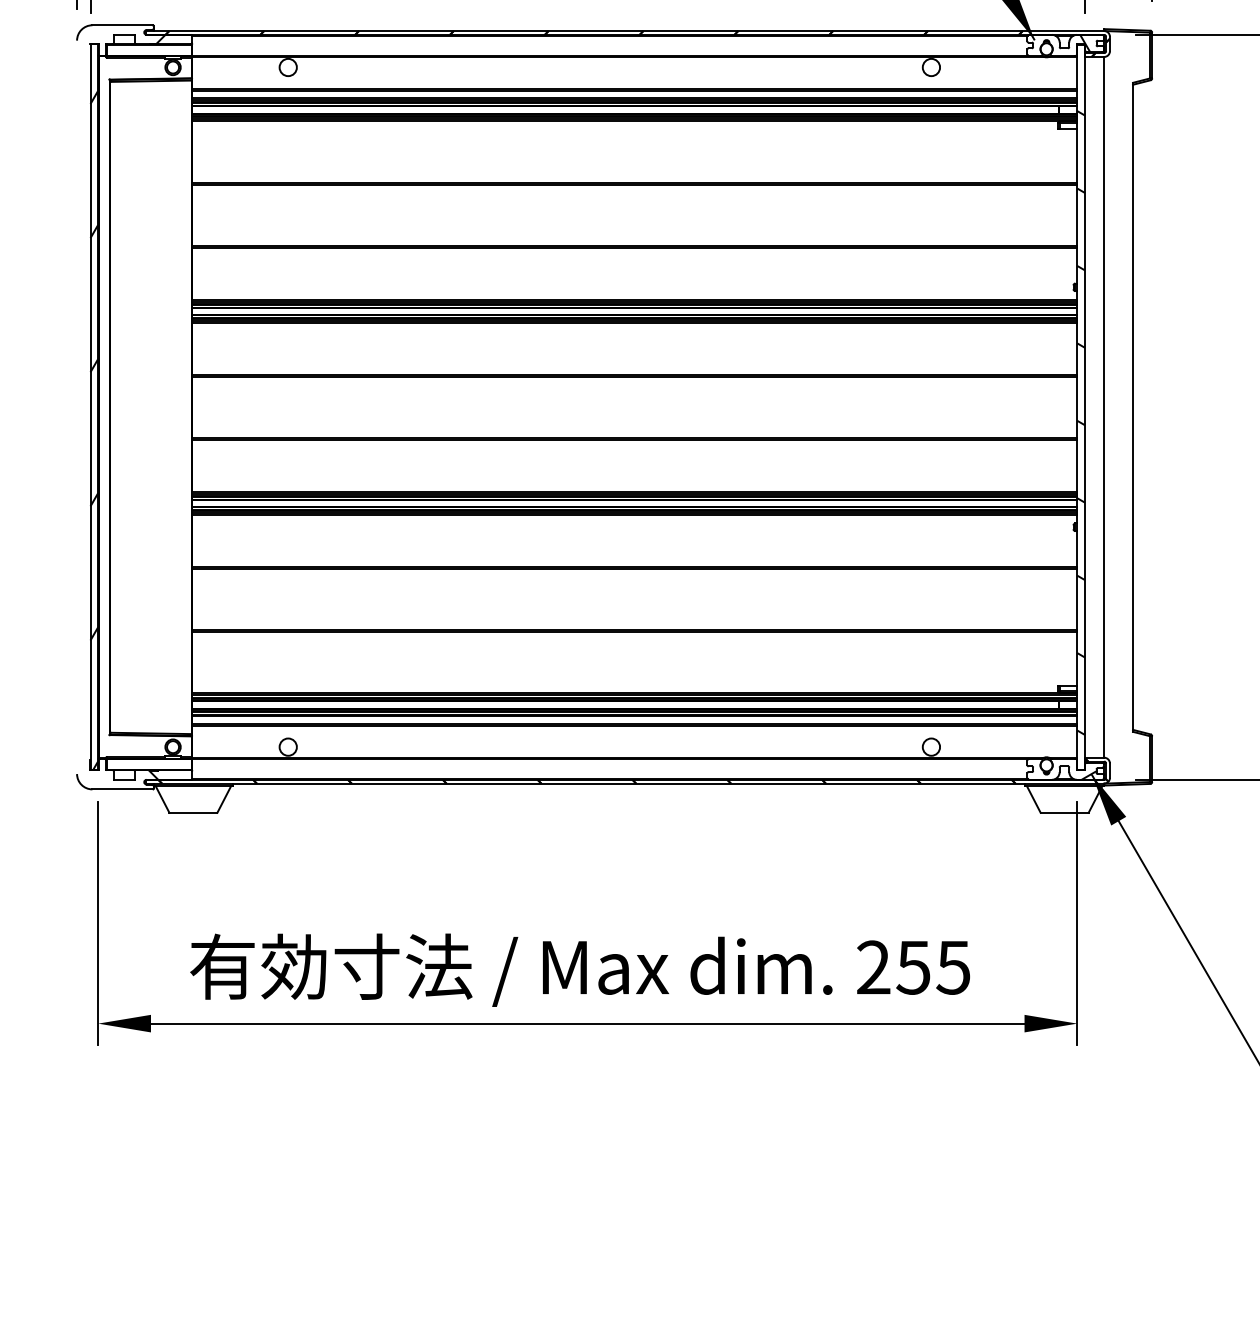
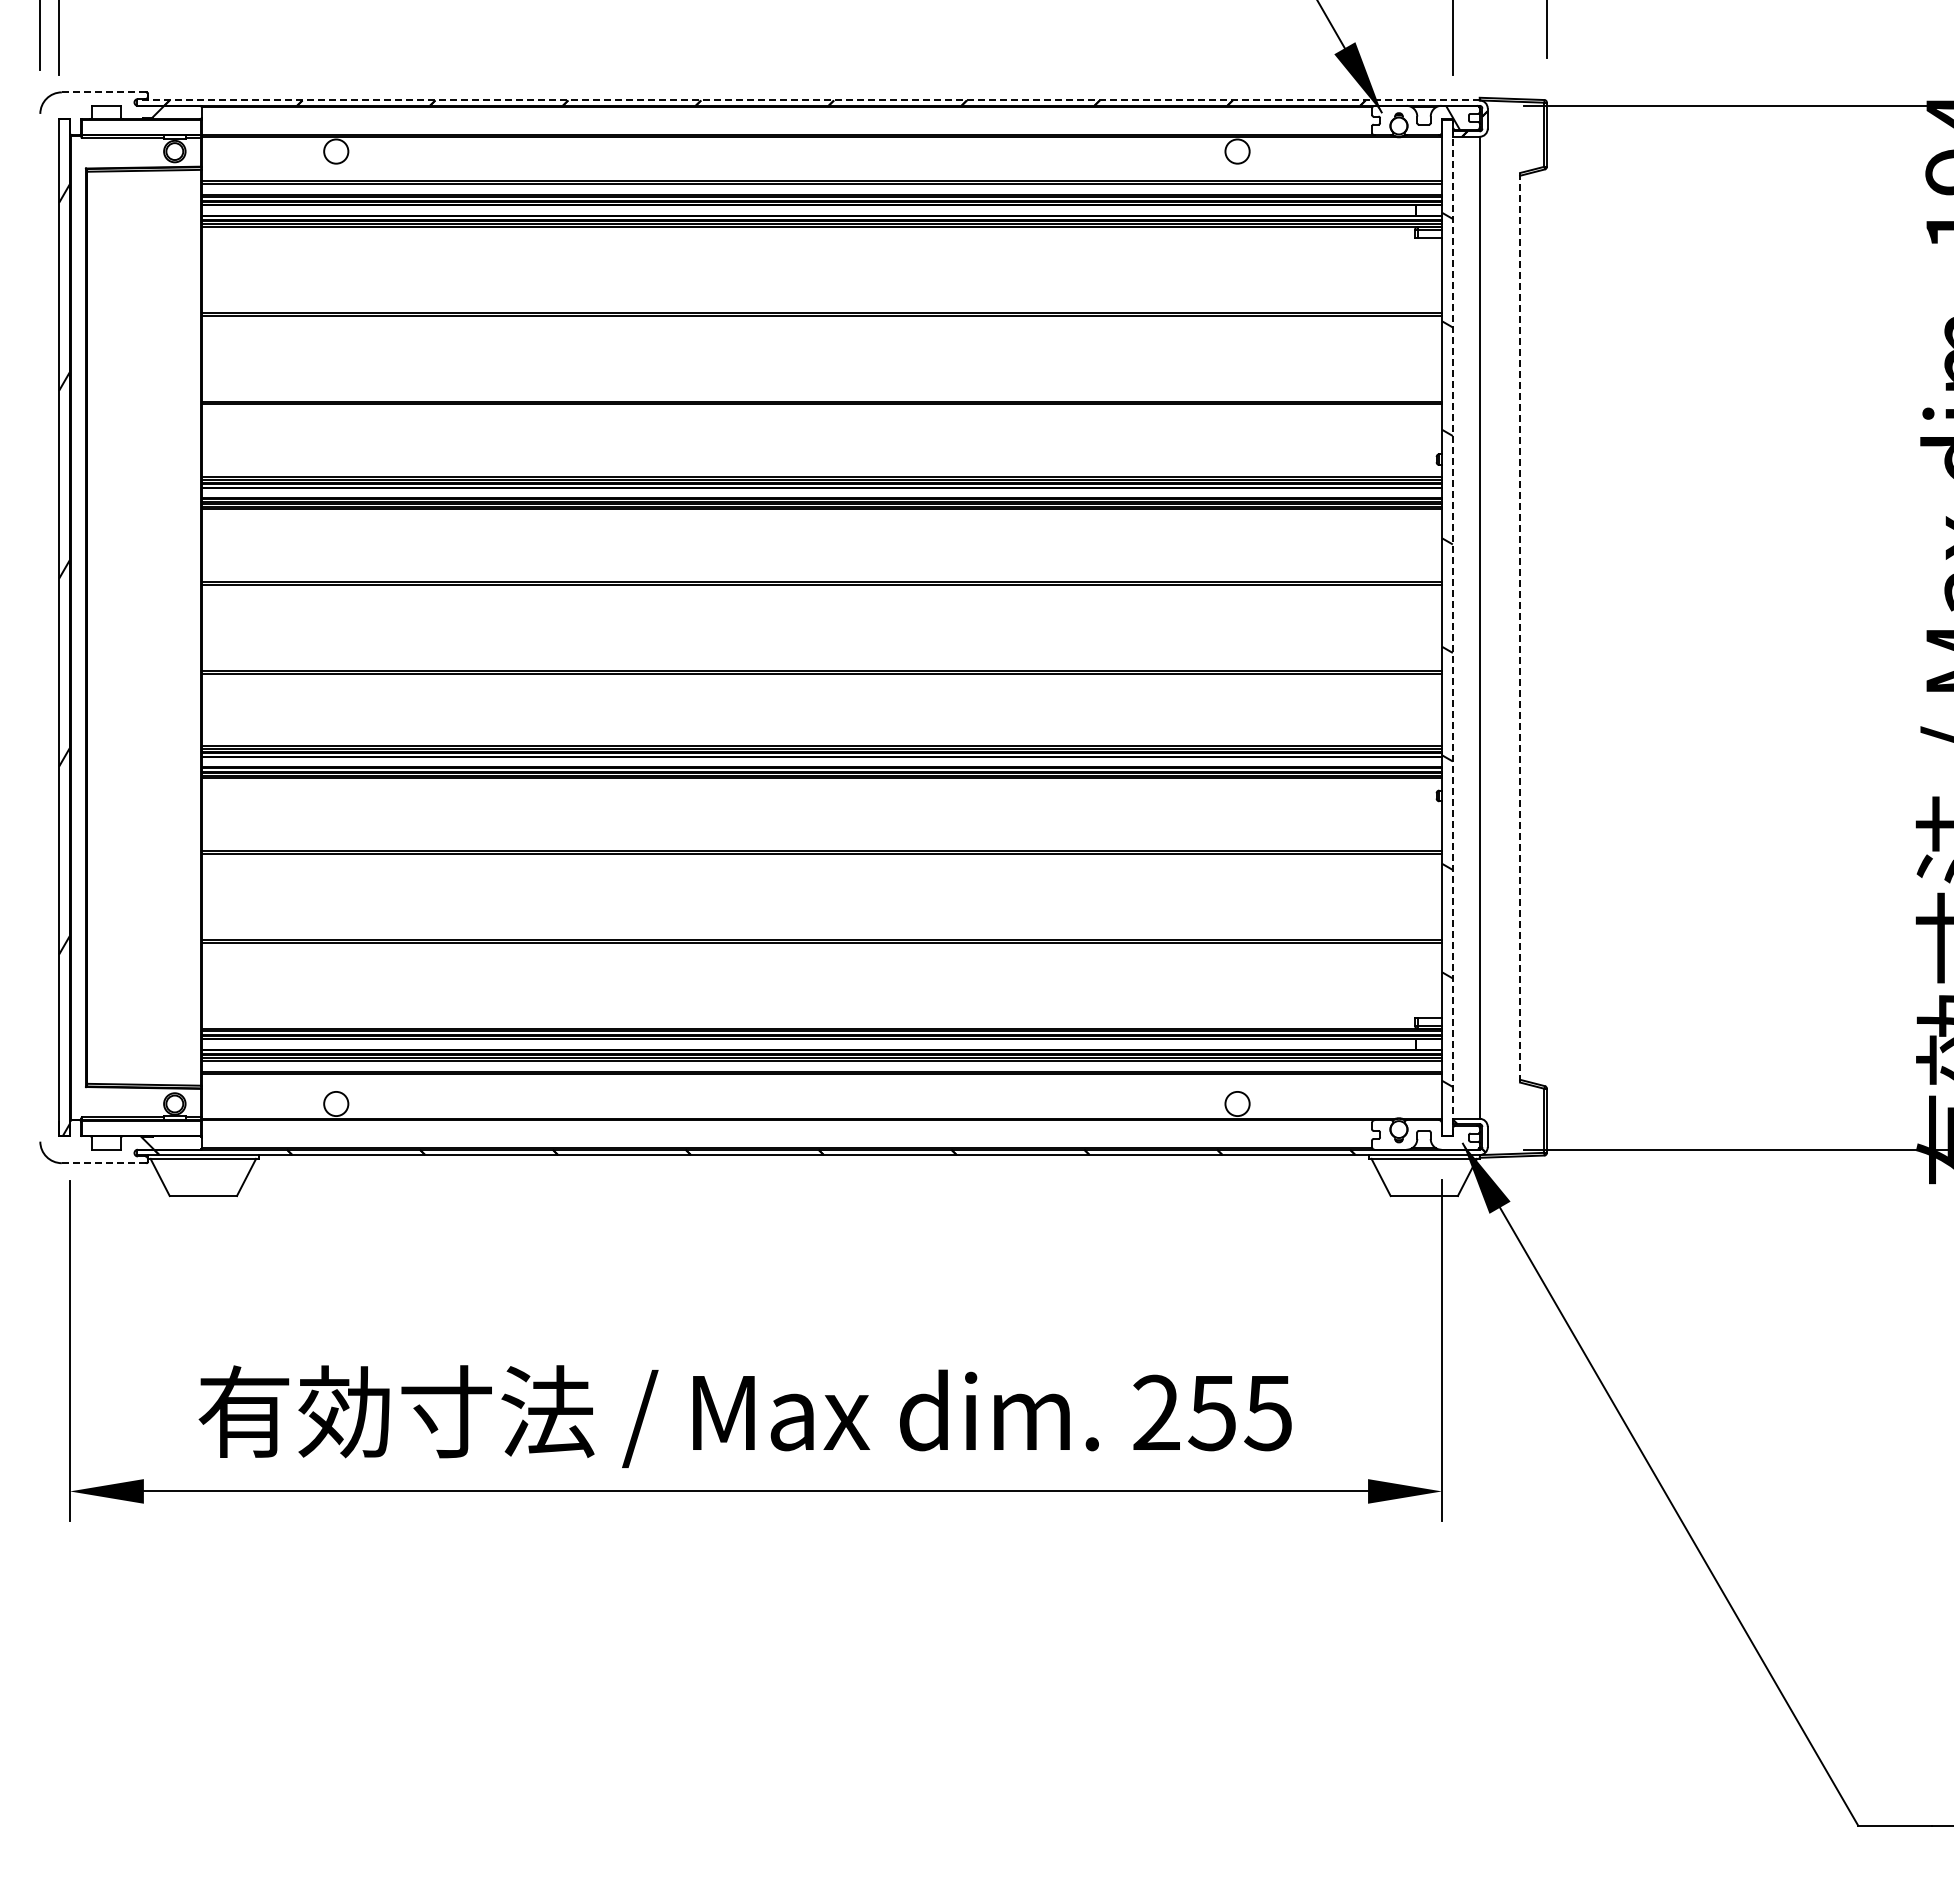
line: (122, 25) -> (103, 92), solid -> dashed
line: (624, 31) -> (807, 100), solid -> dashed
line: (1084, 407) -> (1452, 627), solid -> dashed
line: (1133, 407) -> (1520, 627), solid -> dashed
hatch: (1092, 773) -> (1463, 1140), removed
line: (122, 789) -> (104, 1163), solid -> dashed

